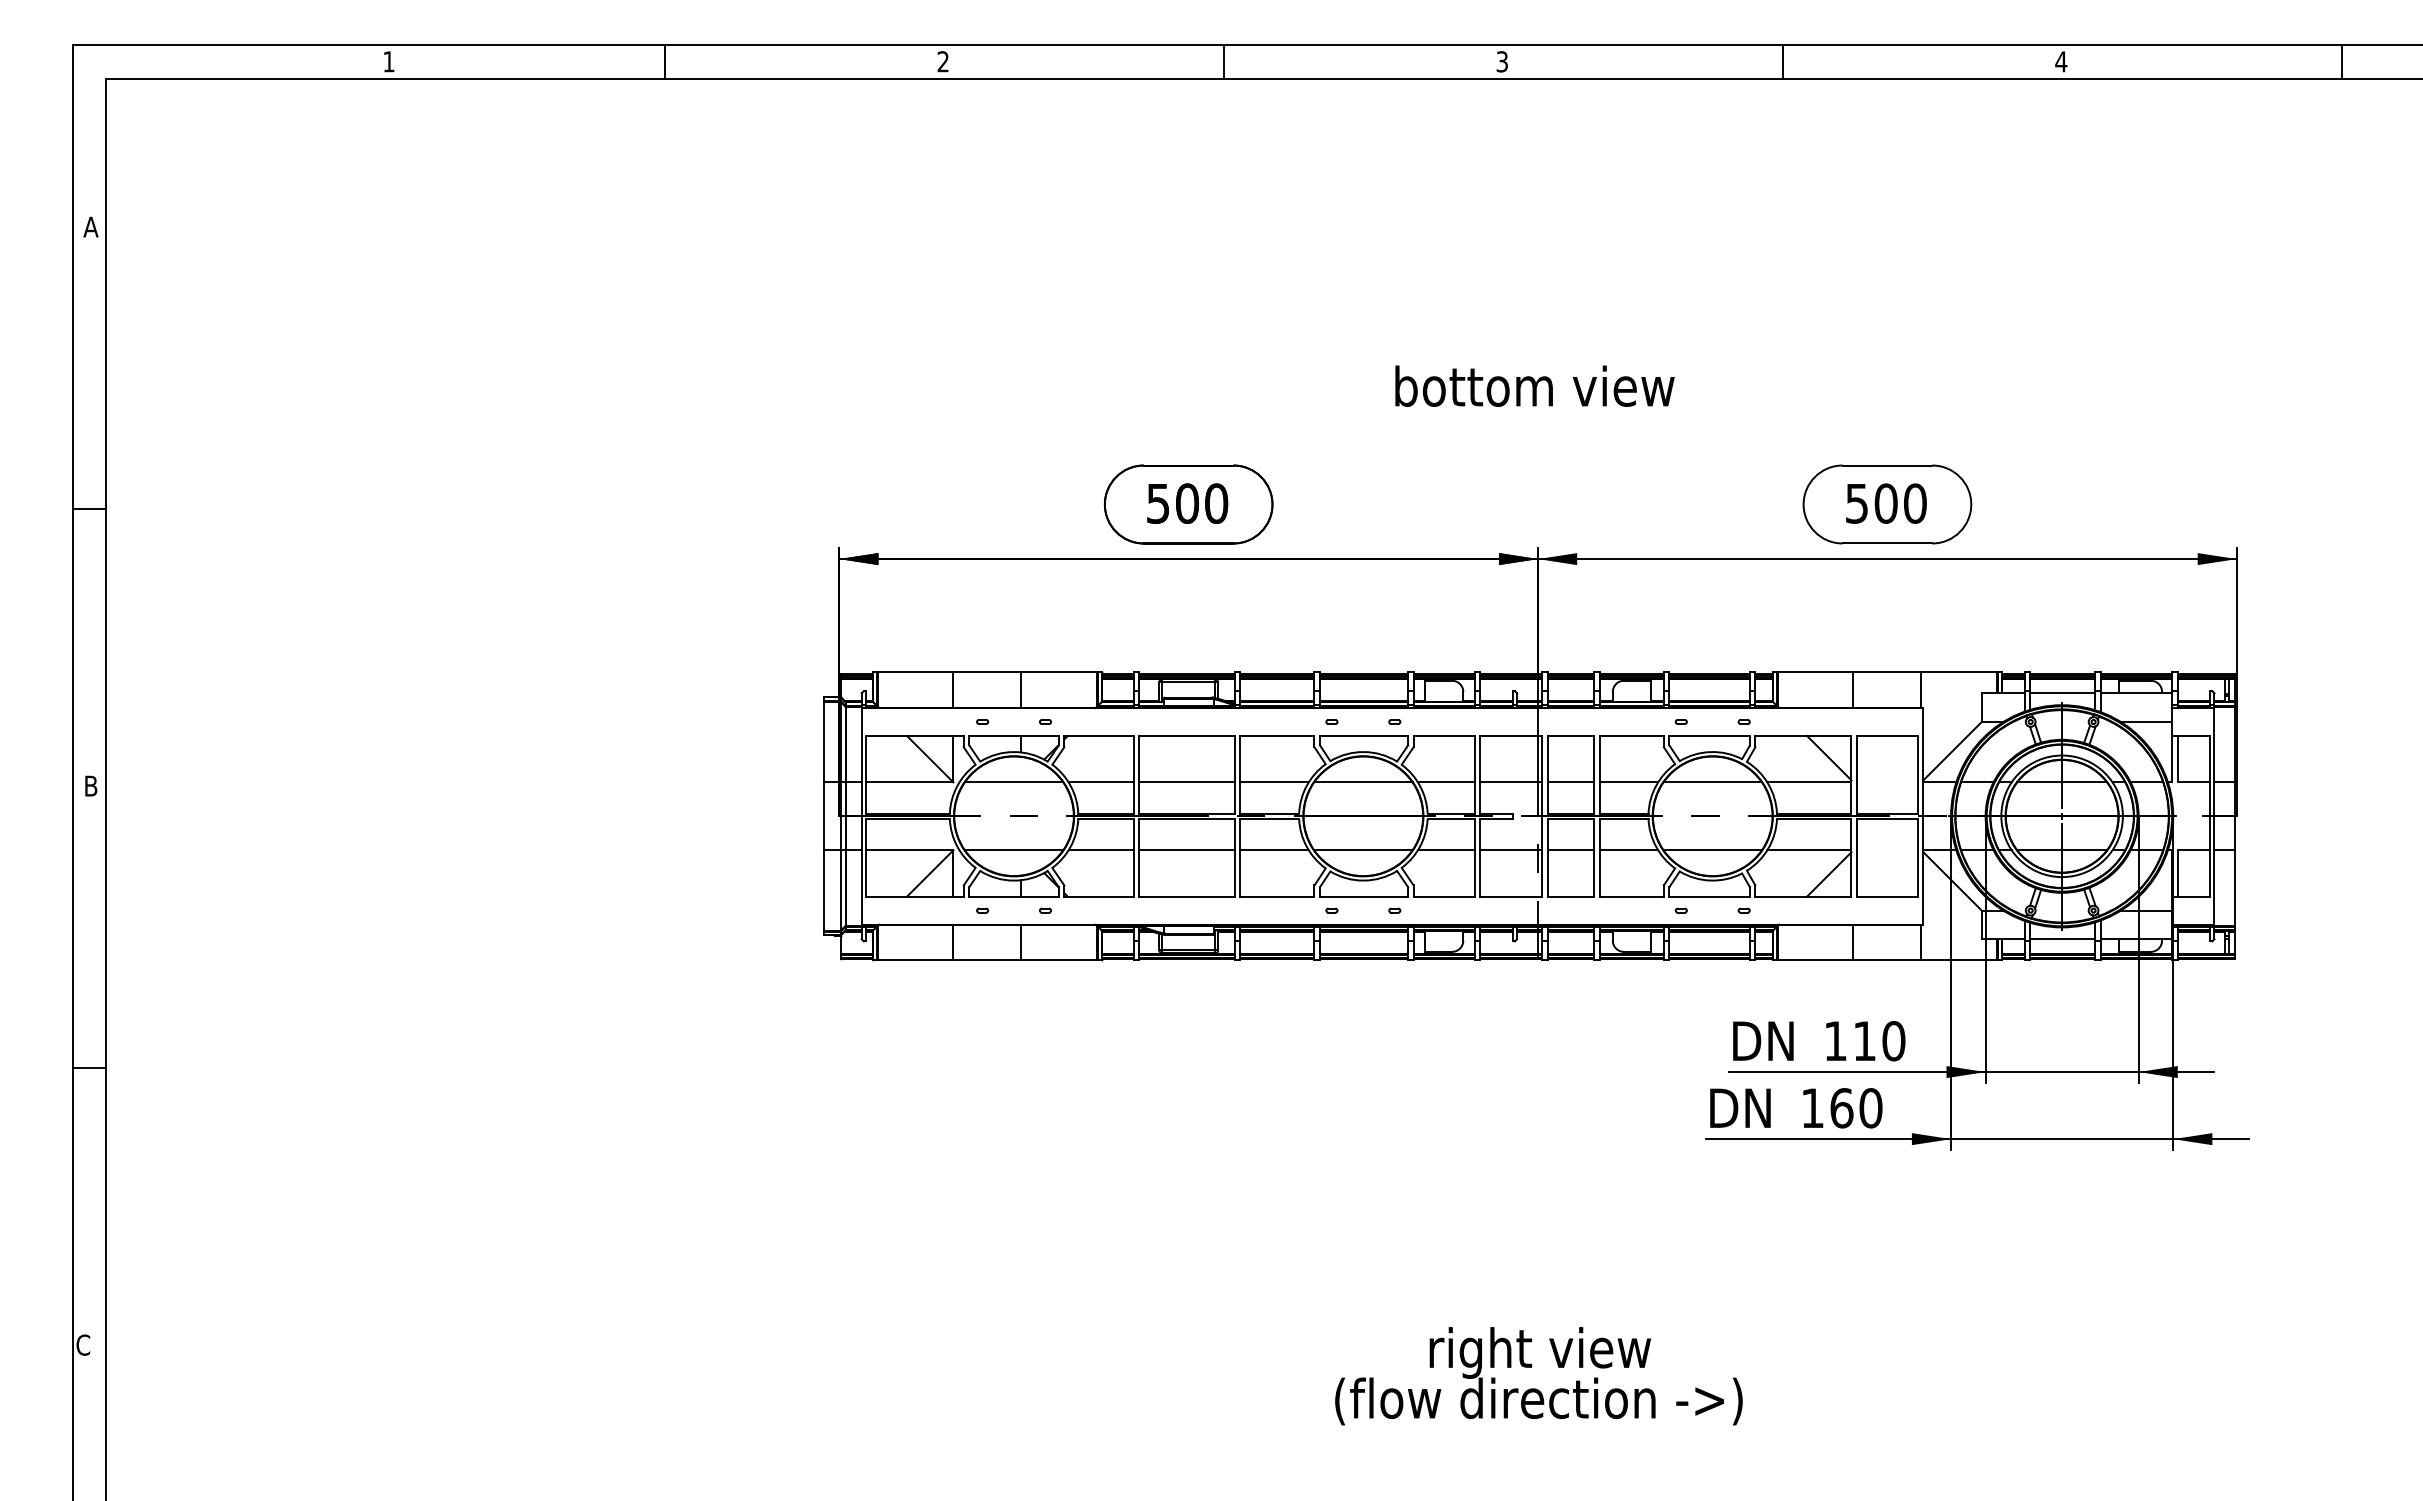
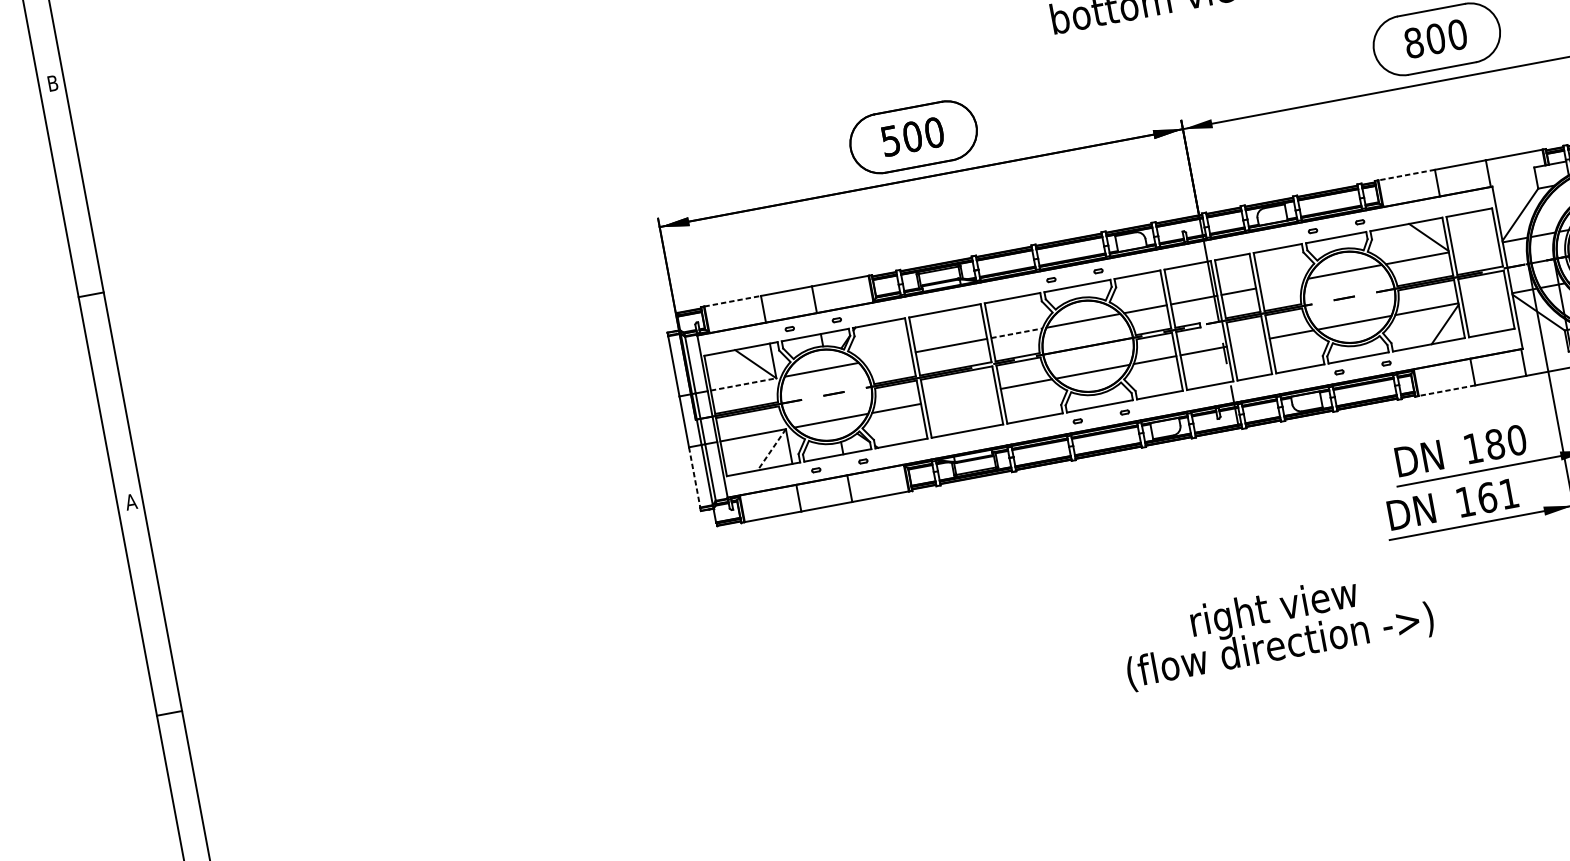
text: (90, 226) -> (52, 83), A -> B
text: (1856, 503) -> (1413, 42), 500 -> 800
line: (915, 672) -> (732, 301), solid -> dashed
line: (1815, 672) -> (1406, 175), solid -> dashed
line: (909, 782) -> (743, 384), solid -> dashed
line: (1100, 782) -> (886, 357), removed
line: (1275, 782) -> (1017, 333), solid -> dashed
line: (1628, 782) -> (1281, 283), removed
text: (90, 785) -> (130, 501), B -> A
line: (1186, 850) -> (960, 396), removed
line: (1570, 850) -> (1248, 342), removed
line: (930, 873) -> (772, 449), solid -> dashed
line: (823, 890) -> (694, 477), solid -> dashed
line: (1815, 960) -> (1446, 390), solid -> dashed
text: (1864, 1041) -> (1494, 444), 110 -> 180
text: (1870, 1108) -> (1508, 494), 160 -> 161
text: (1538, 1376) -> (1276, 628), moved

